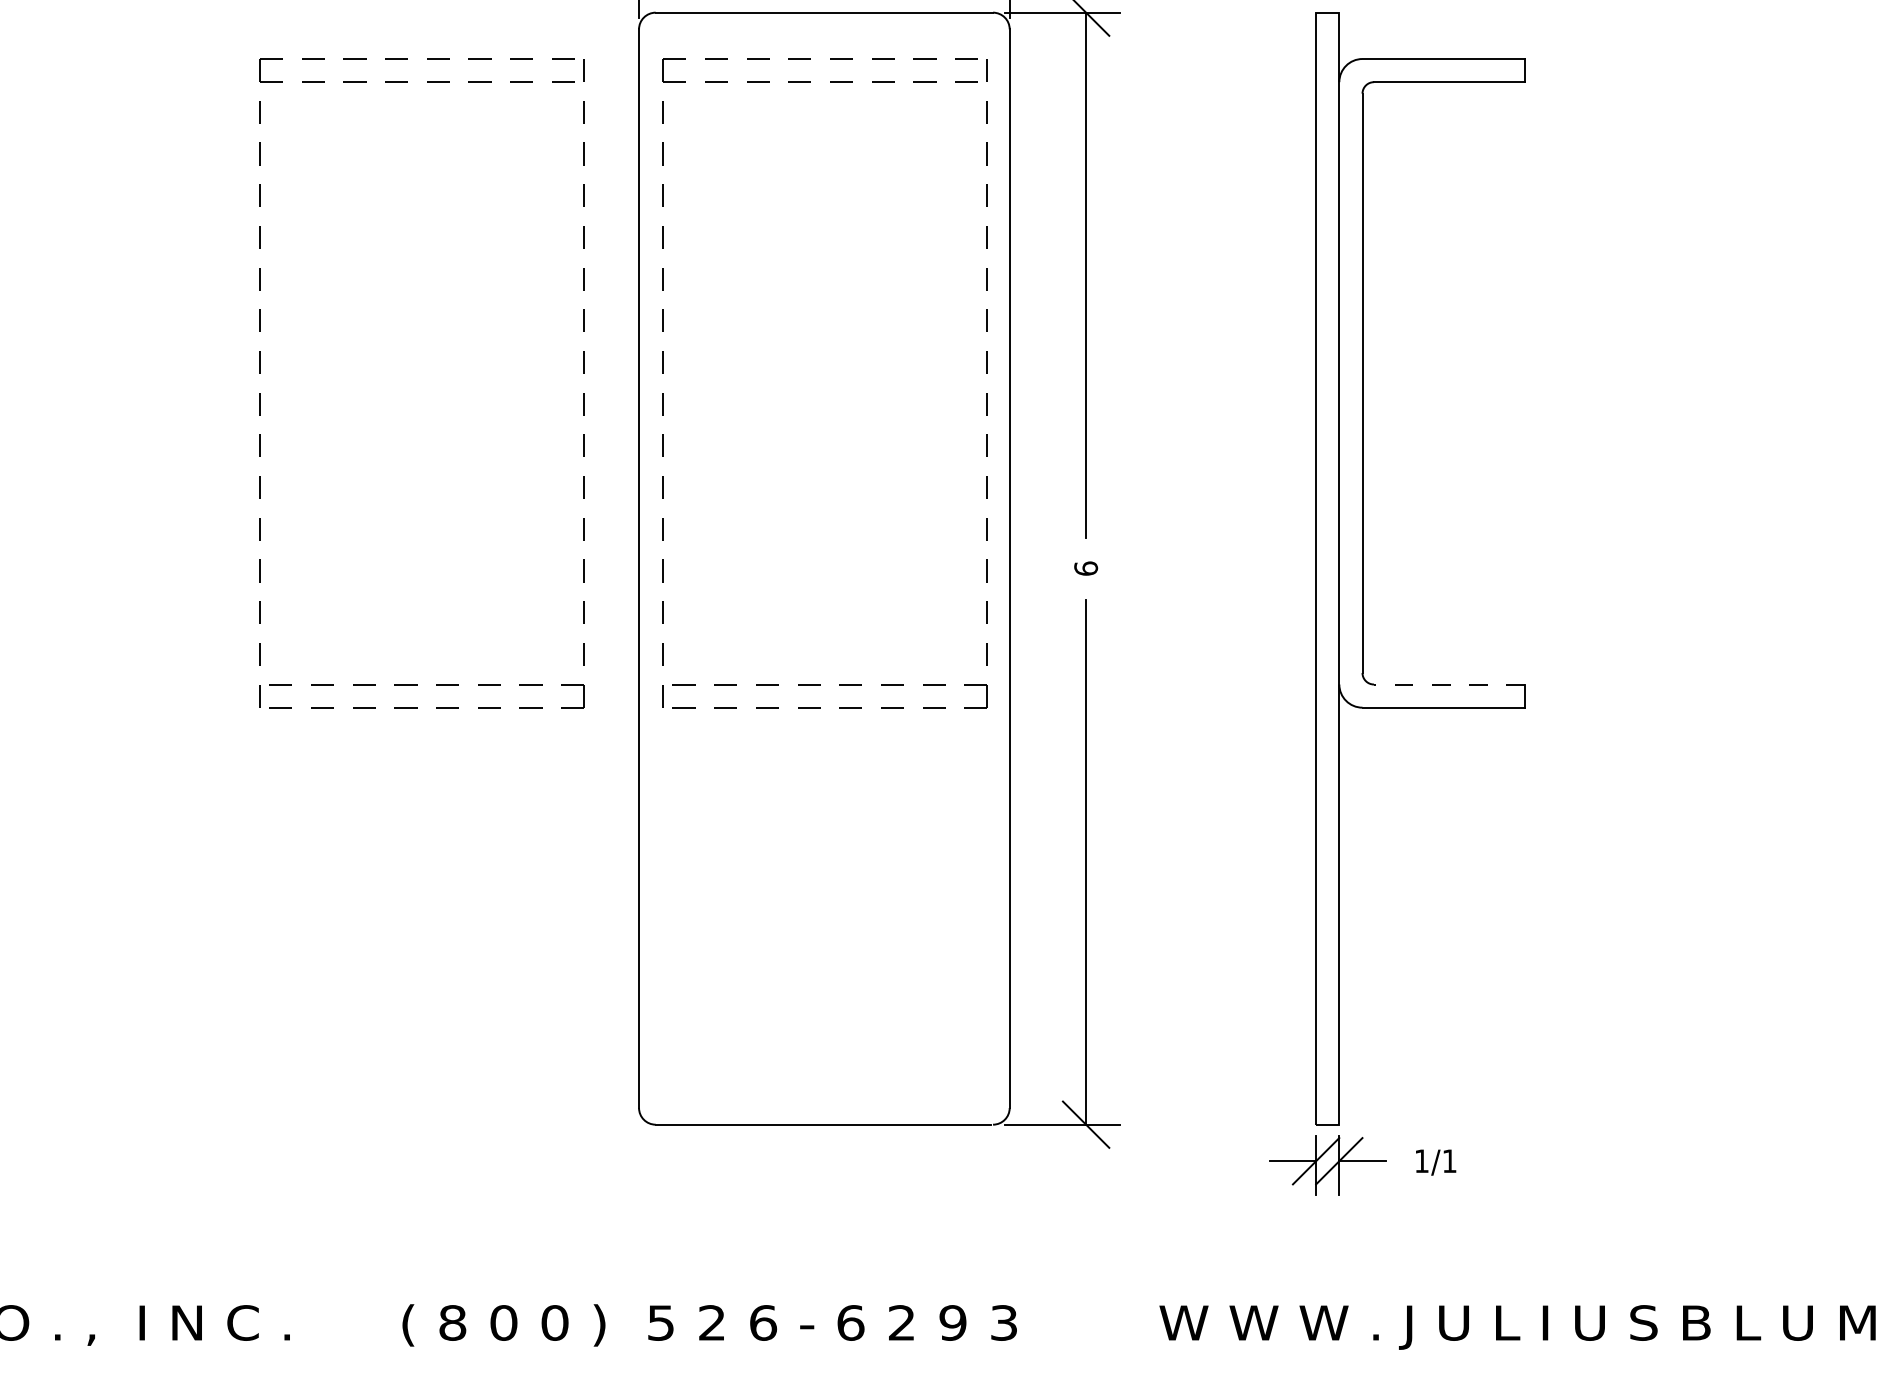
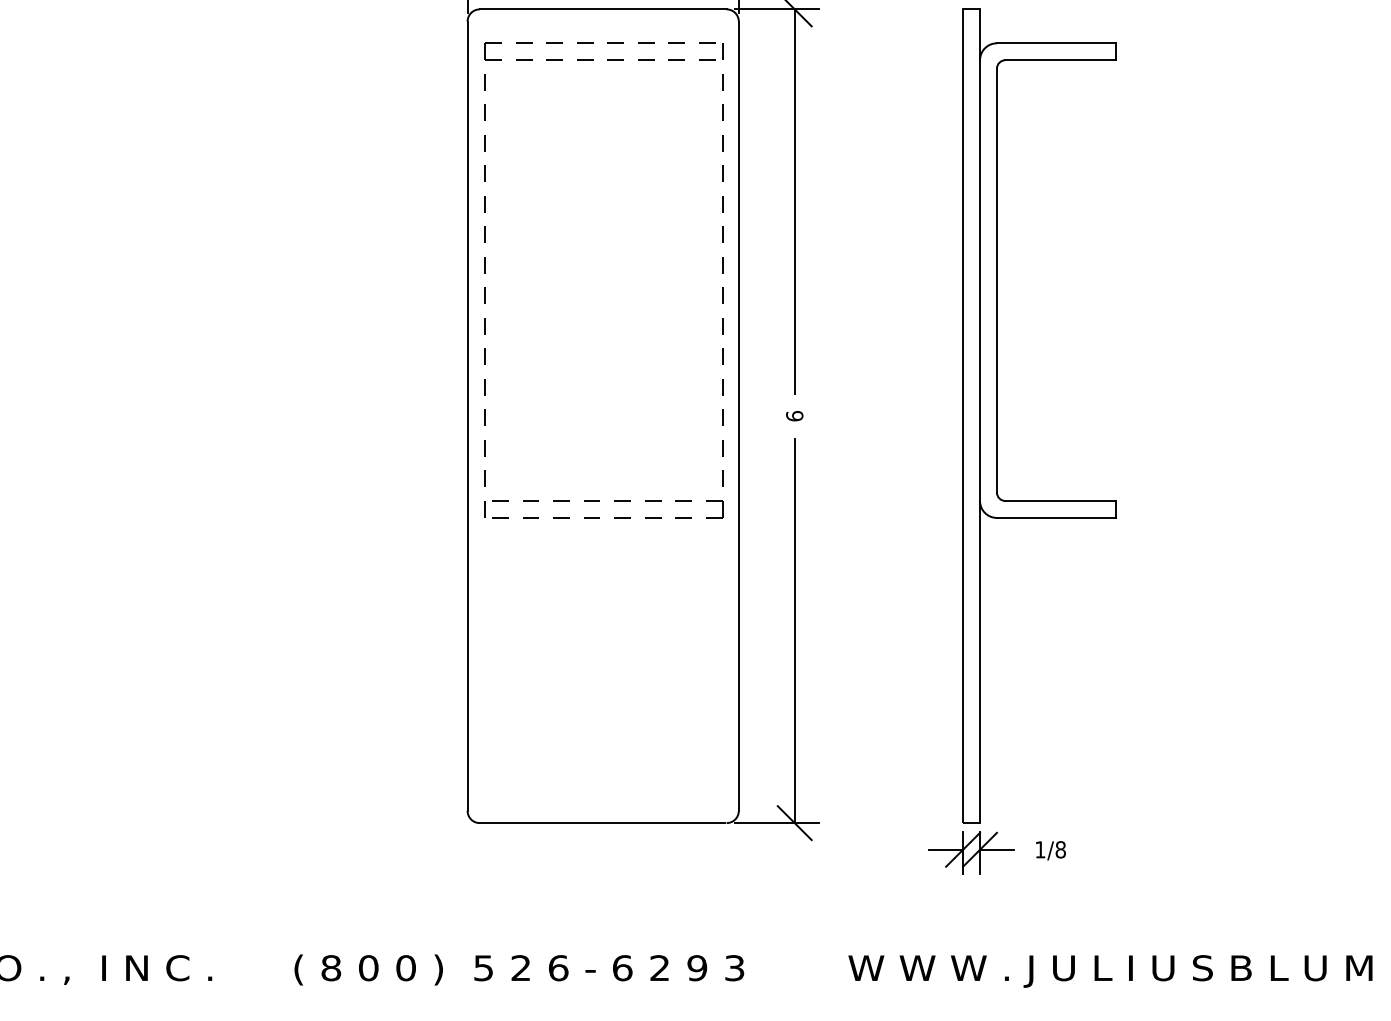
part: (260, 373) -> (190, 273), removed
line: (1449, 685) -> (1060, 501), dashed -> solid
text: (1449, 1160) -> (1060, 849), 1/1 -> 1/8

